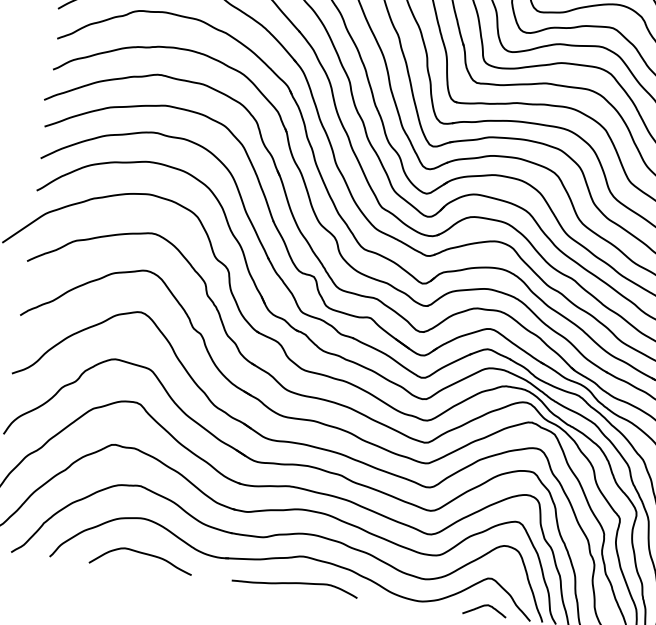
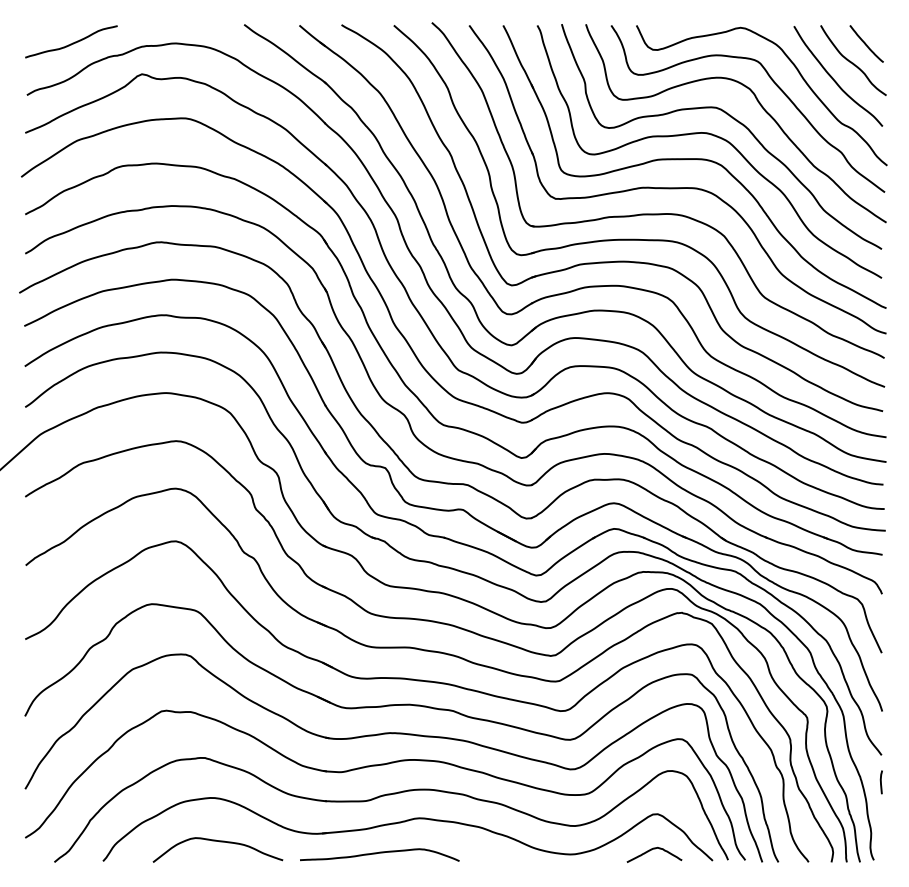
curve: (295, 583) -> (379, 853), moved

